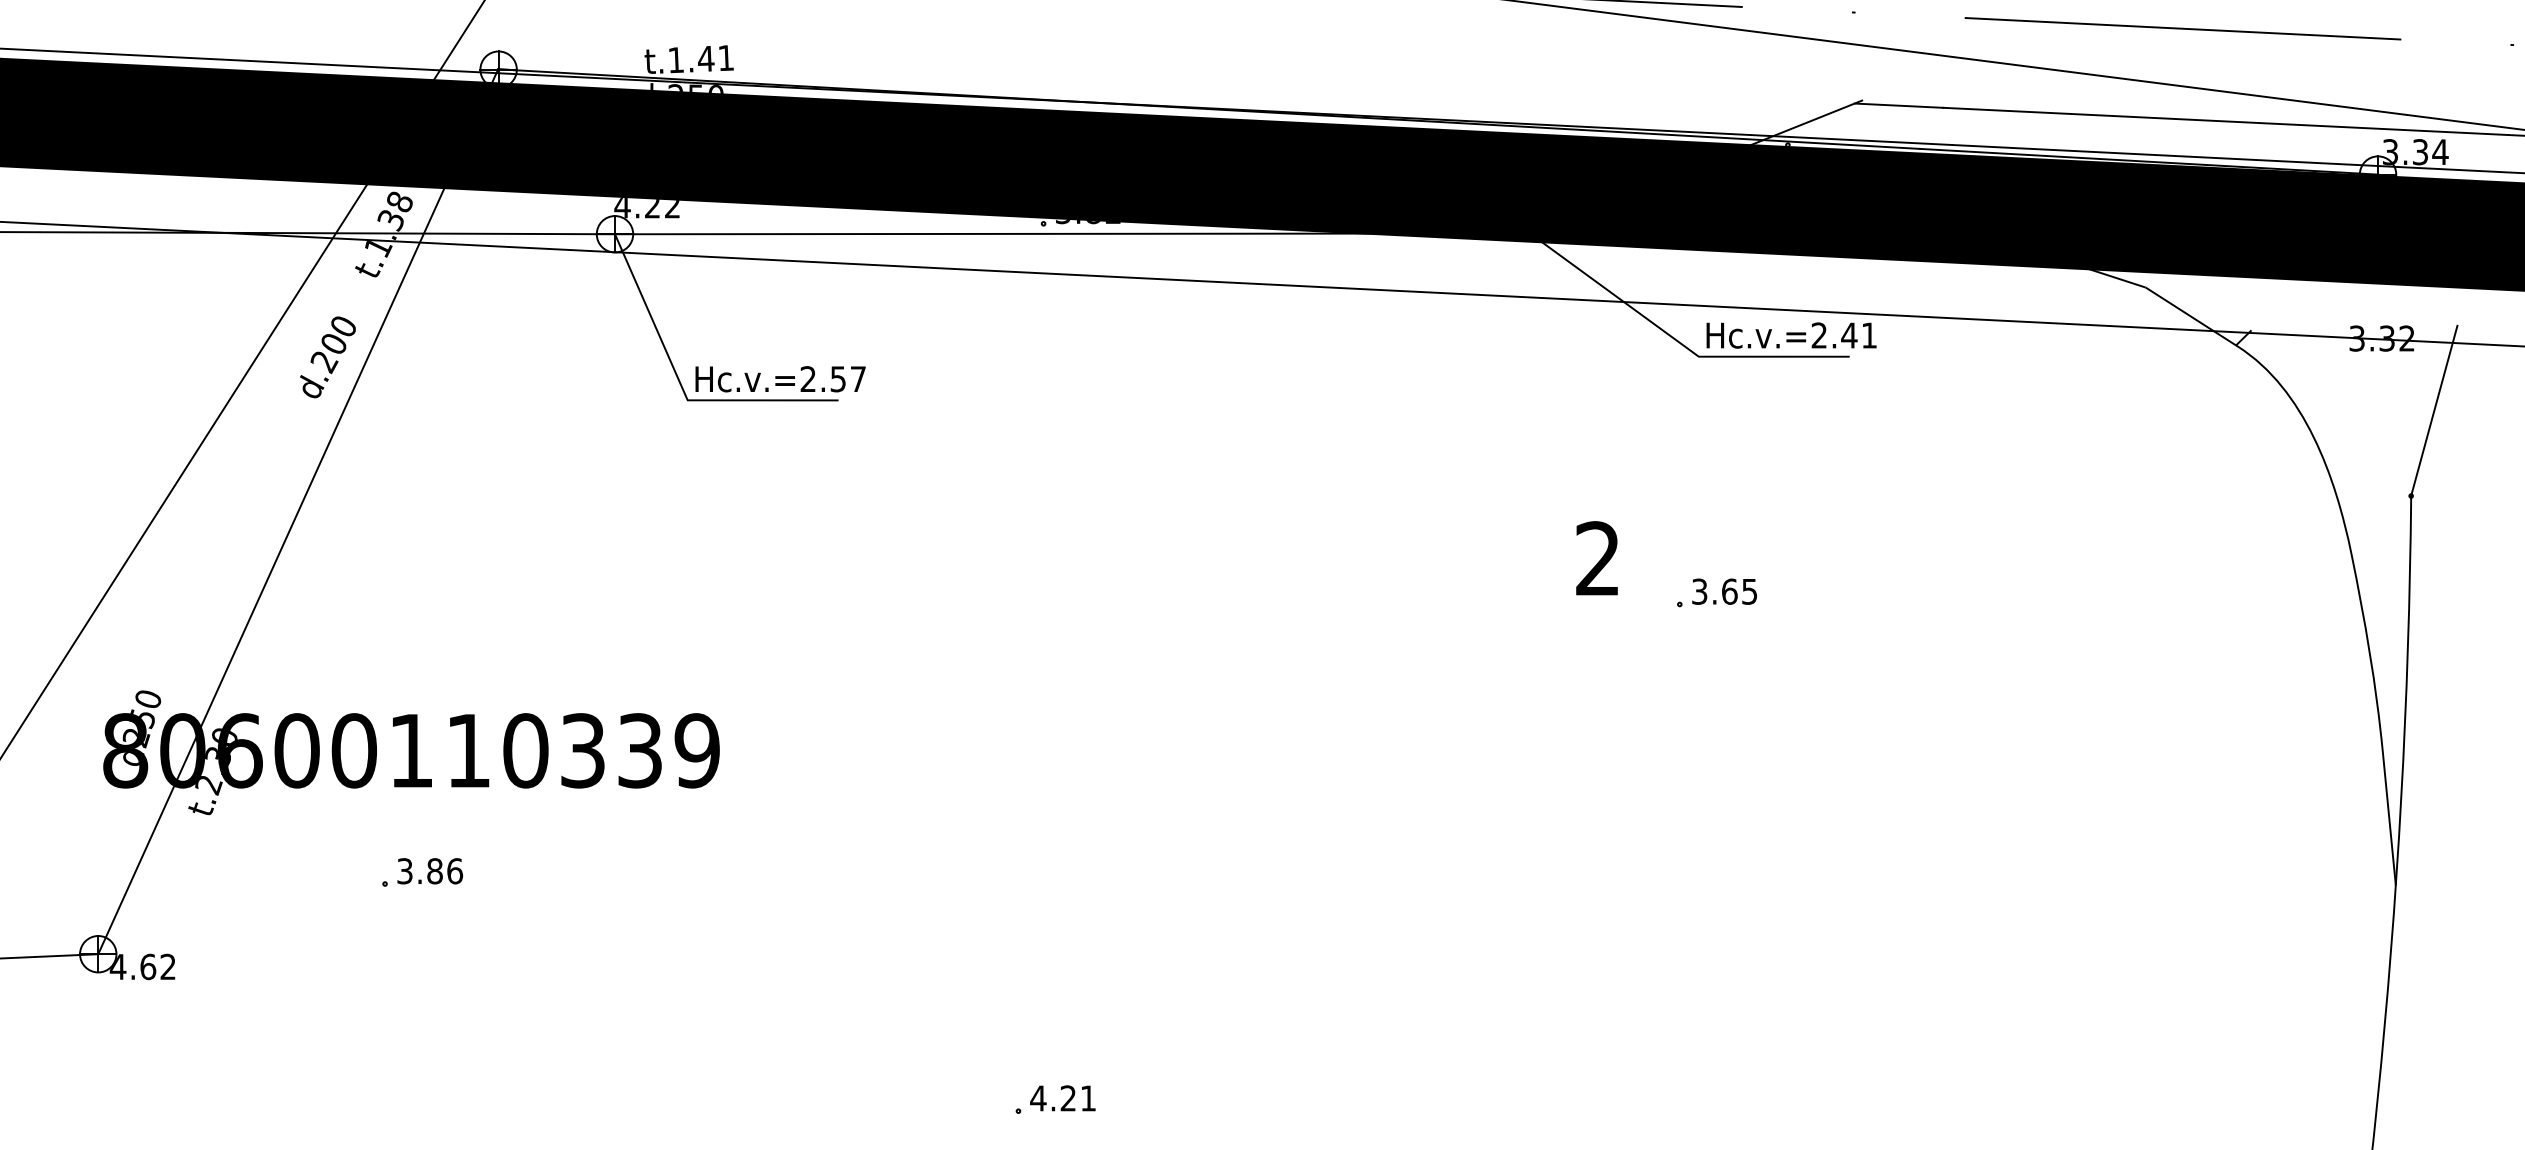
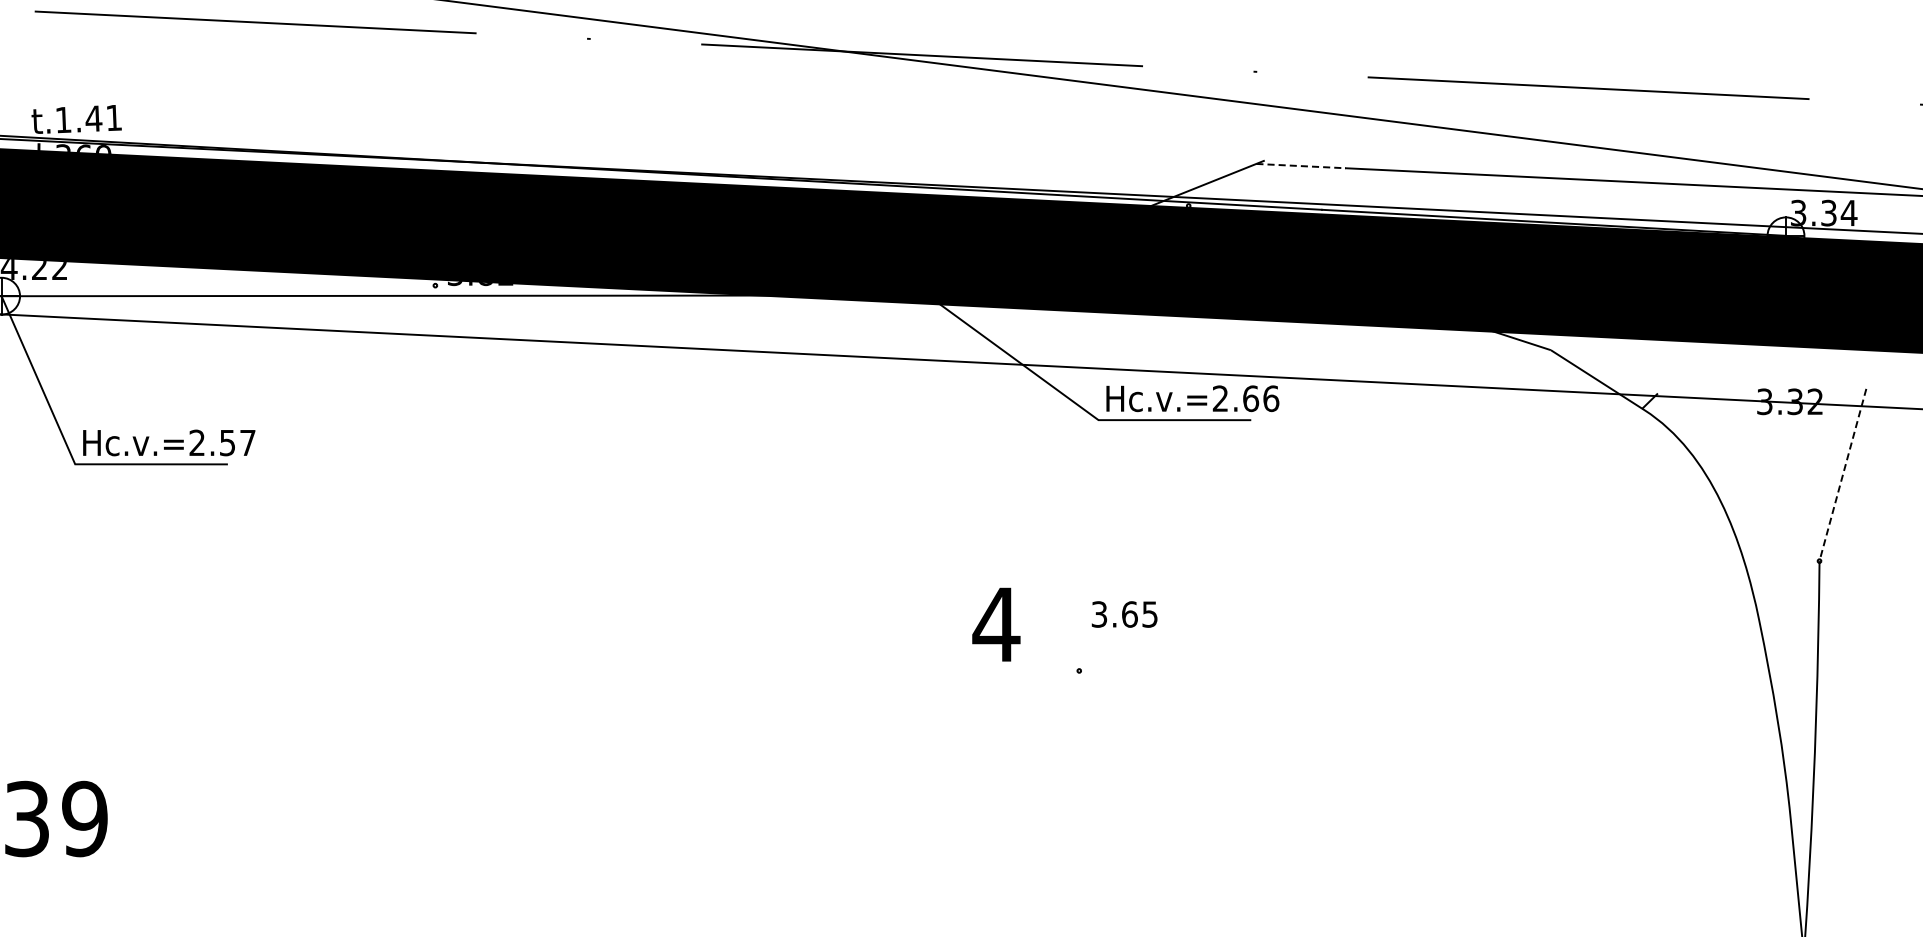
text: (695, 88) -> (83, 148), d.250 -> d.369
line: (1899, 105) -> (1301, 165), solid -> dashed
text: (1859, 335) -> (1261, 398), Hc.v.=2.41 -> Hc.v.=2.66
line: (2434, 411) -> (1843, 475), solid -> dashed
text: (1597, 558) -> (996, 624), 2 -> 4
text: (1724, 591) -> (1124, 614), moved

